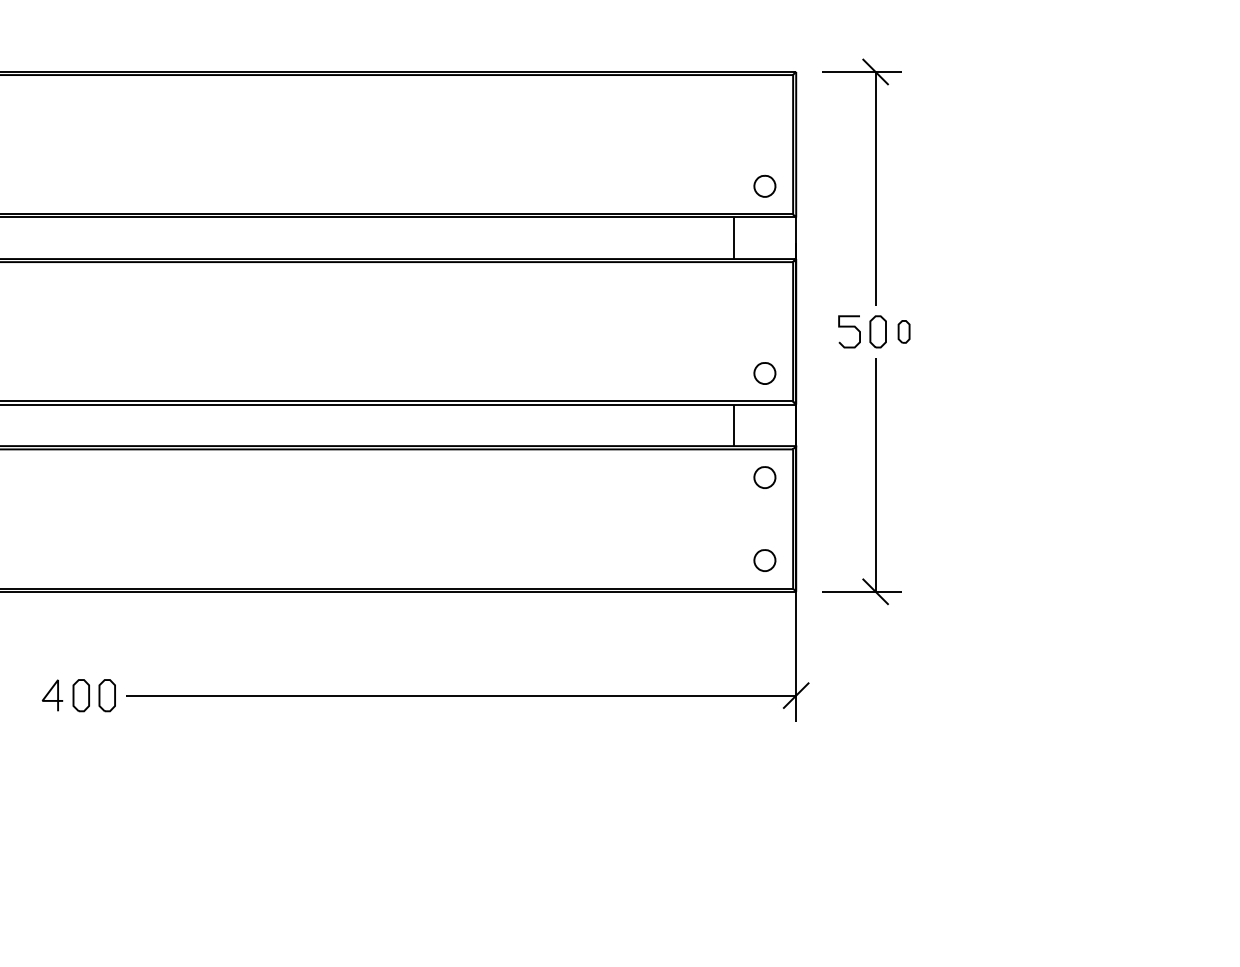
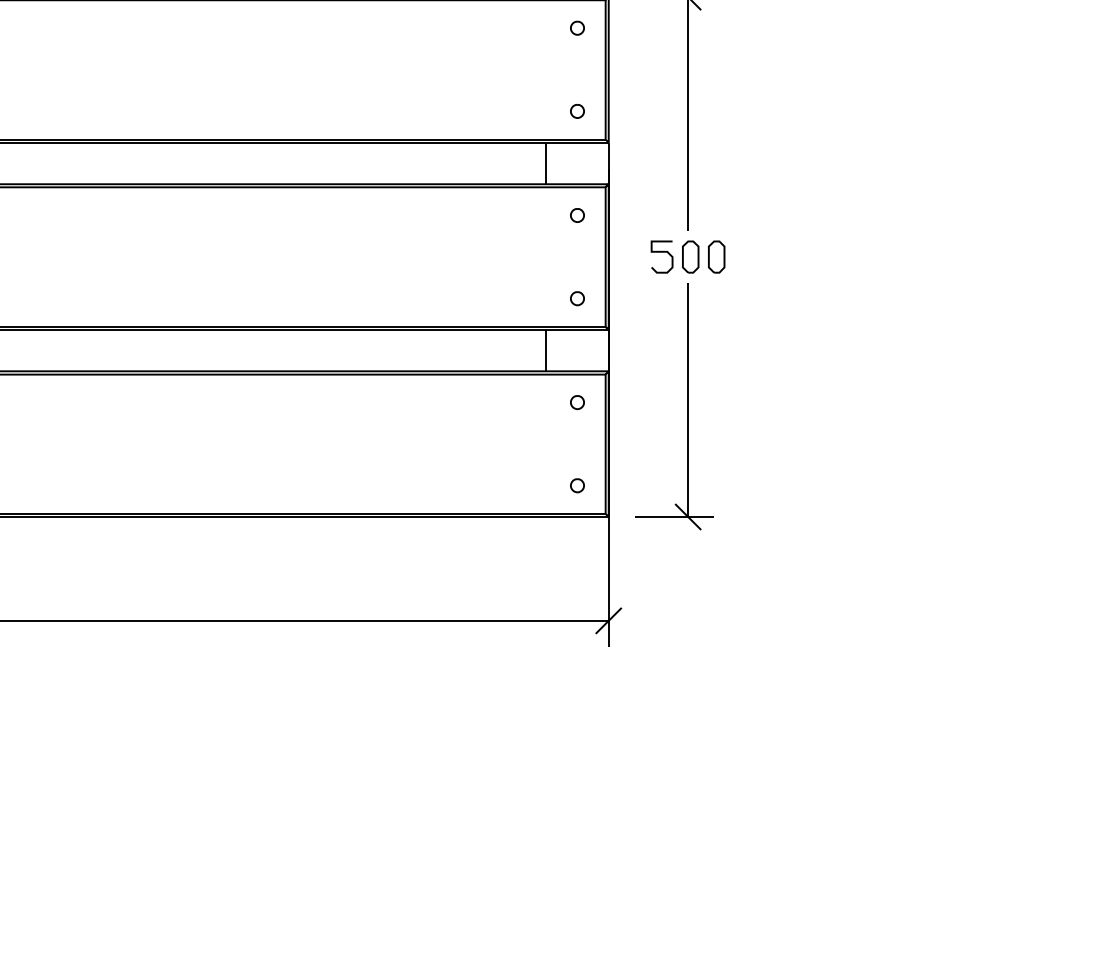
part: (764, 102) -> (577, 27), added
part: (764, 185) -> (577, 110), size x0.62
part: (764, 289) -> (577, 214), added
part: (903, 331) -> (716, 256), size x1.43
part: (764, 373) -> (577, 298), size x0.62
part: (764, 476) -> (577, 401), size x0.62
part: (764, 560) -> (577, 485), size x0.62

